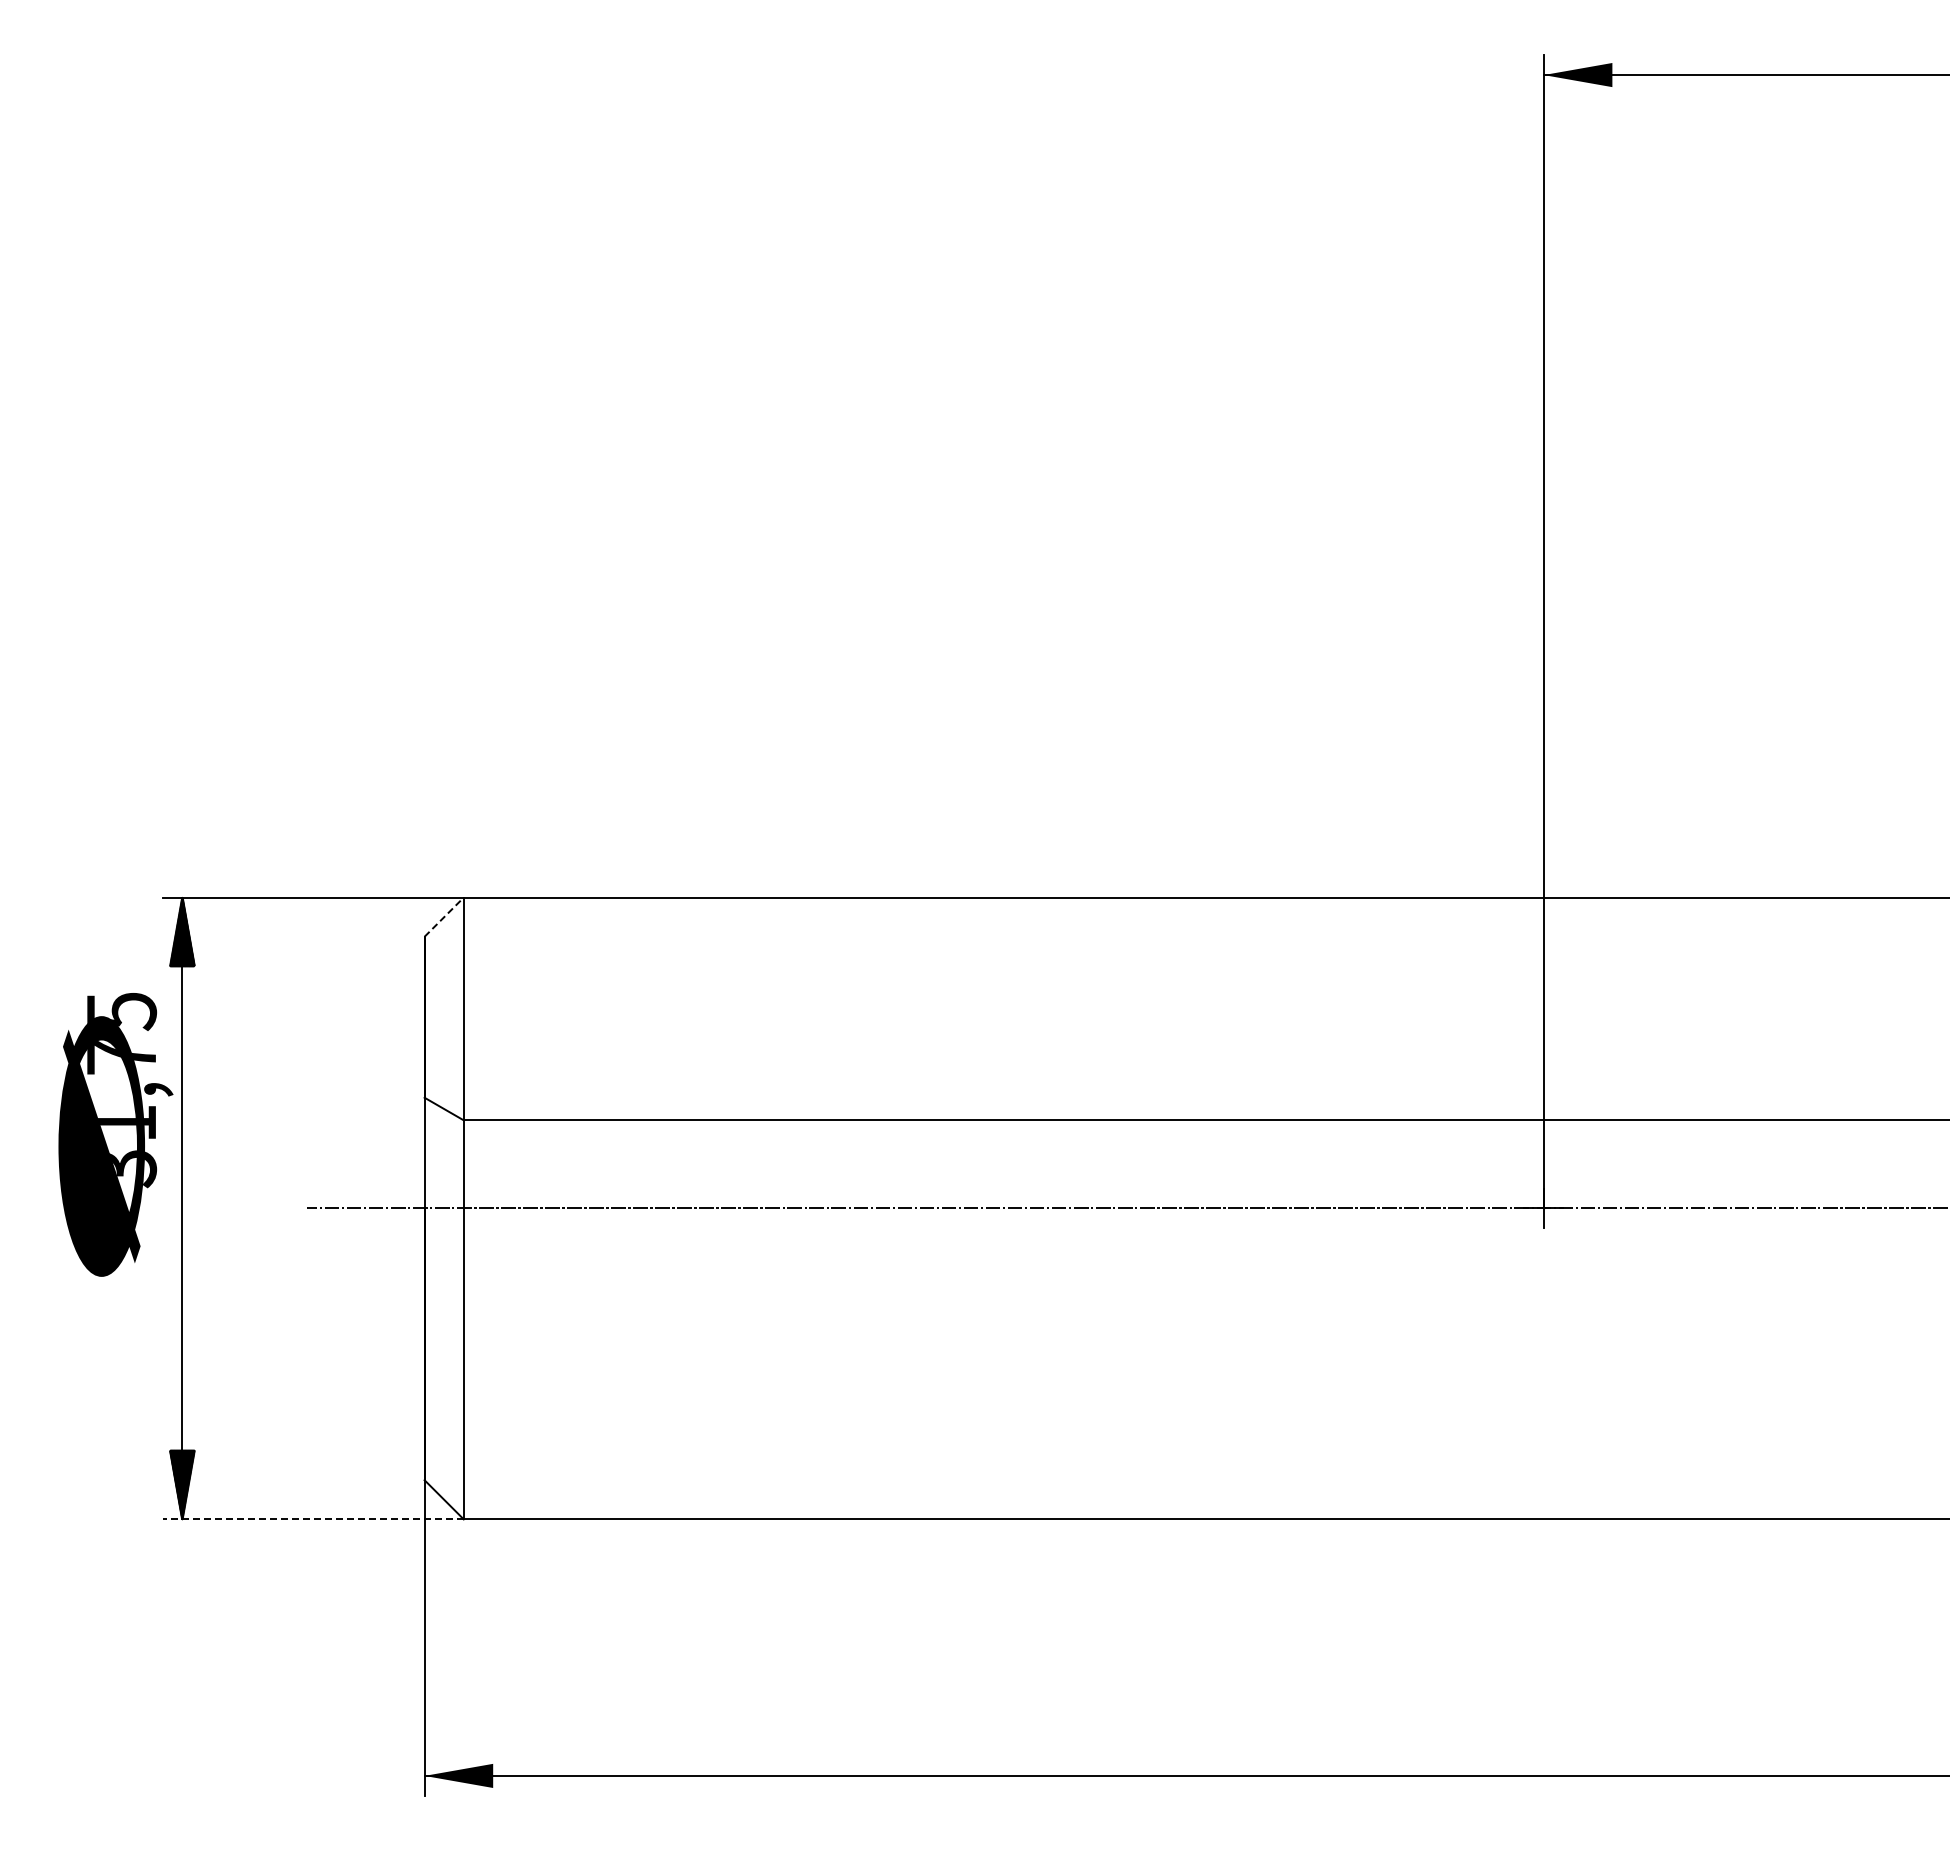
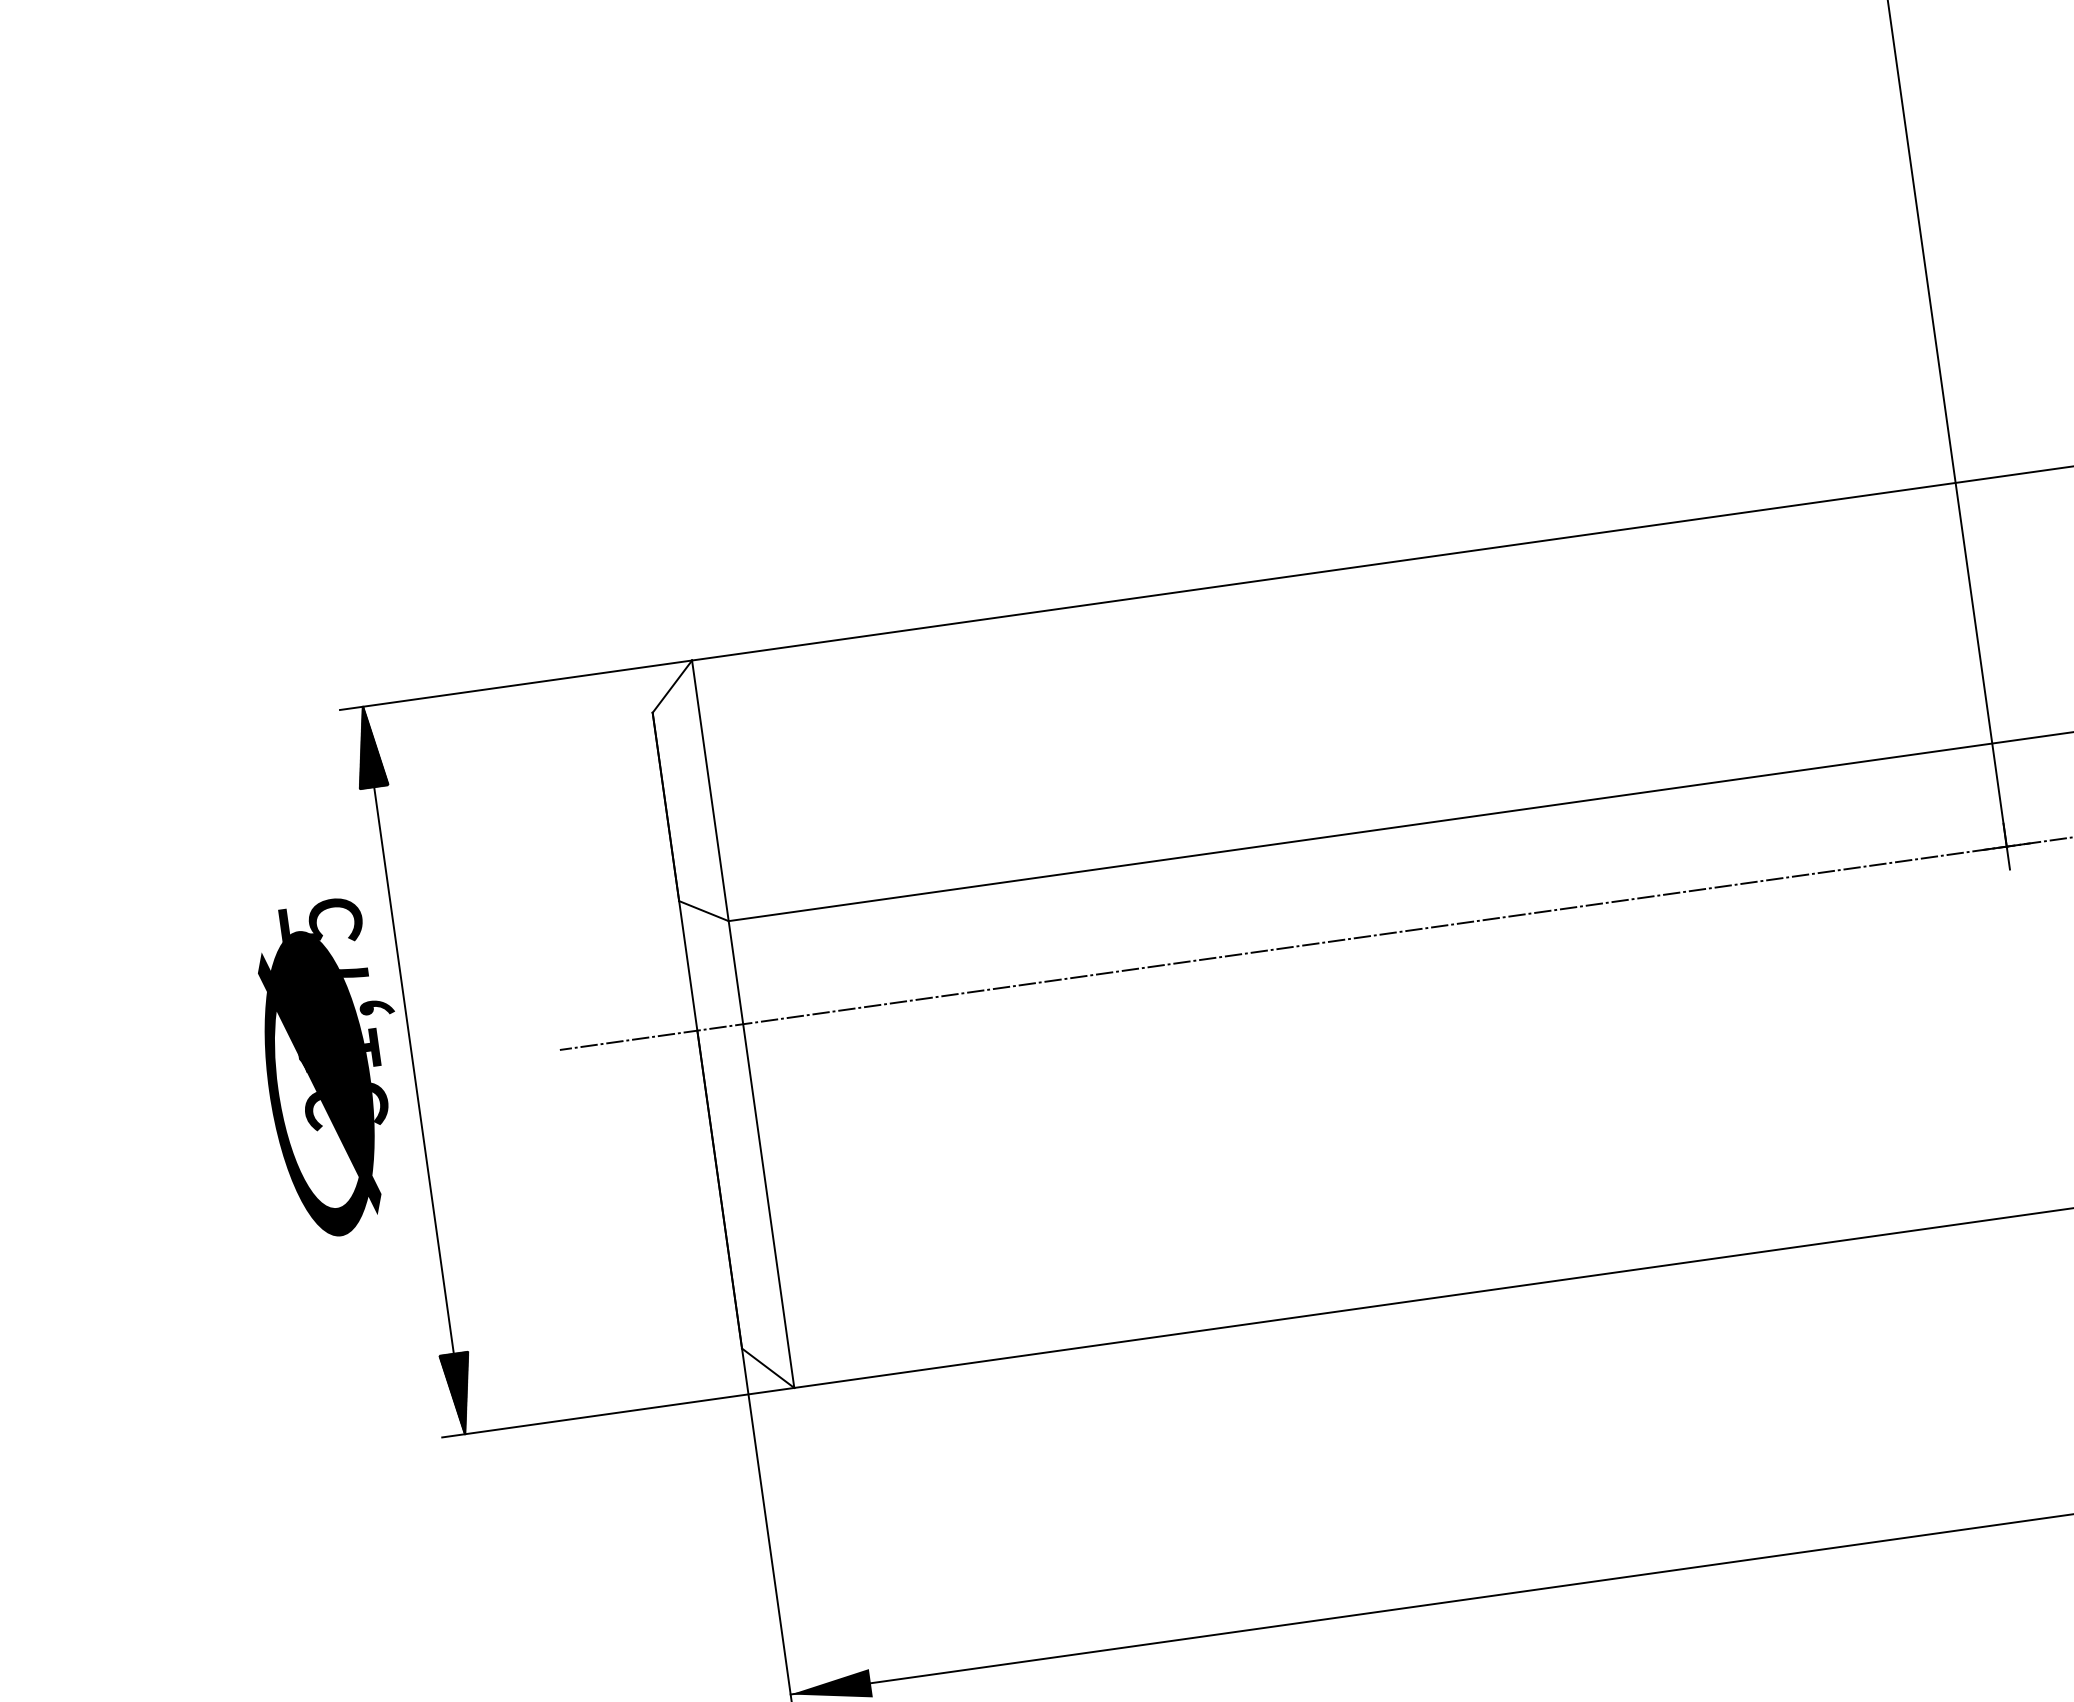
line: (444, 917) -> (672, 686), dashed -> solid
text: (115, 1134) -> (333, 1067), moved
line: (312, 1519) -> (617, 1412), dashed -> solid

